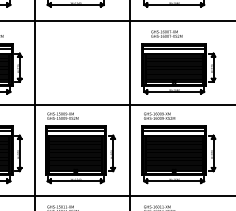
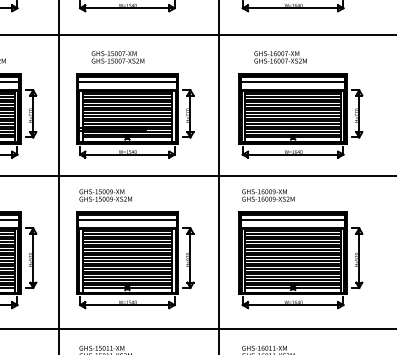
part: (80, 62) -> (135, 105), added

